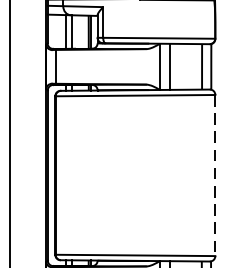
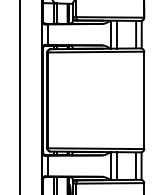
line: (215, 175) -> (144, 100), dashed -> solid

